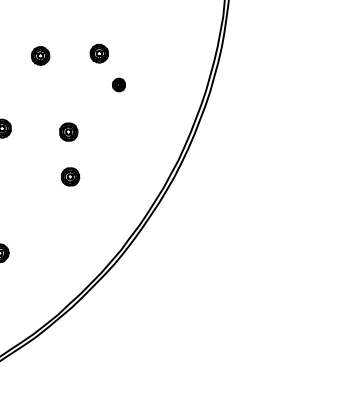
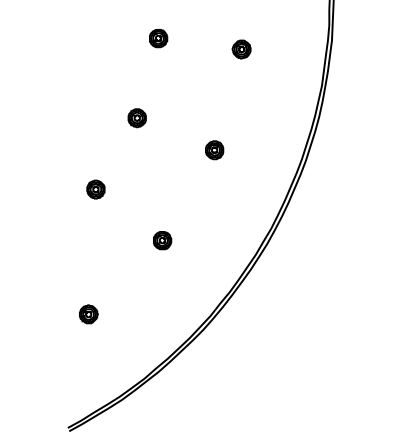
part: (98, 54) -> (195, 118), removed
part: (118, 85) -> (214, 150), size x1.43
part: (68, 131) -> (162, 195), removed

